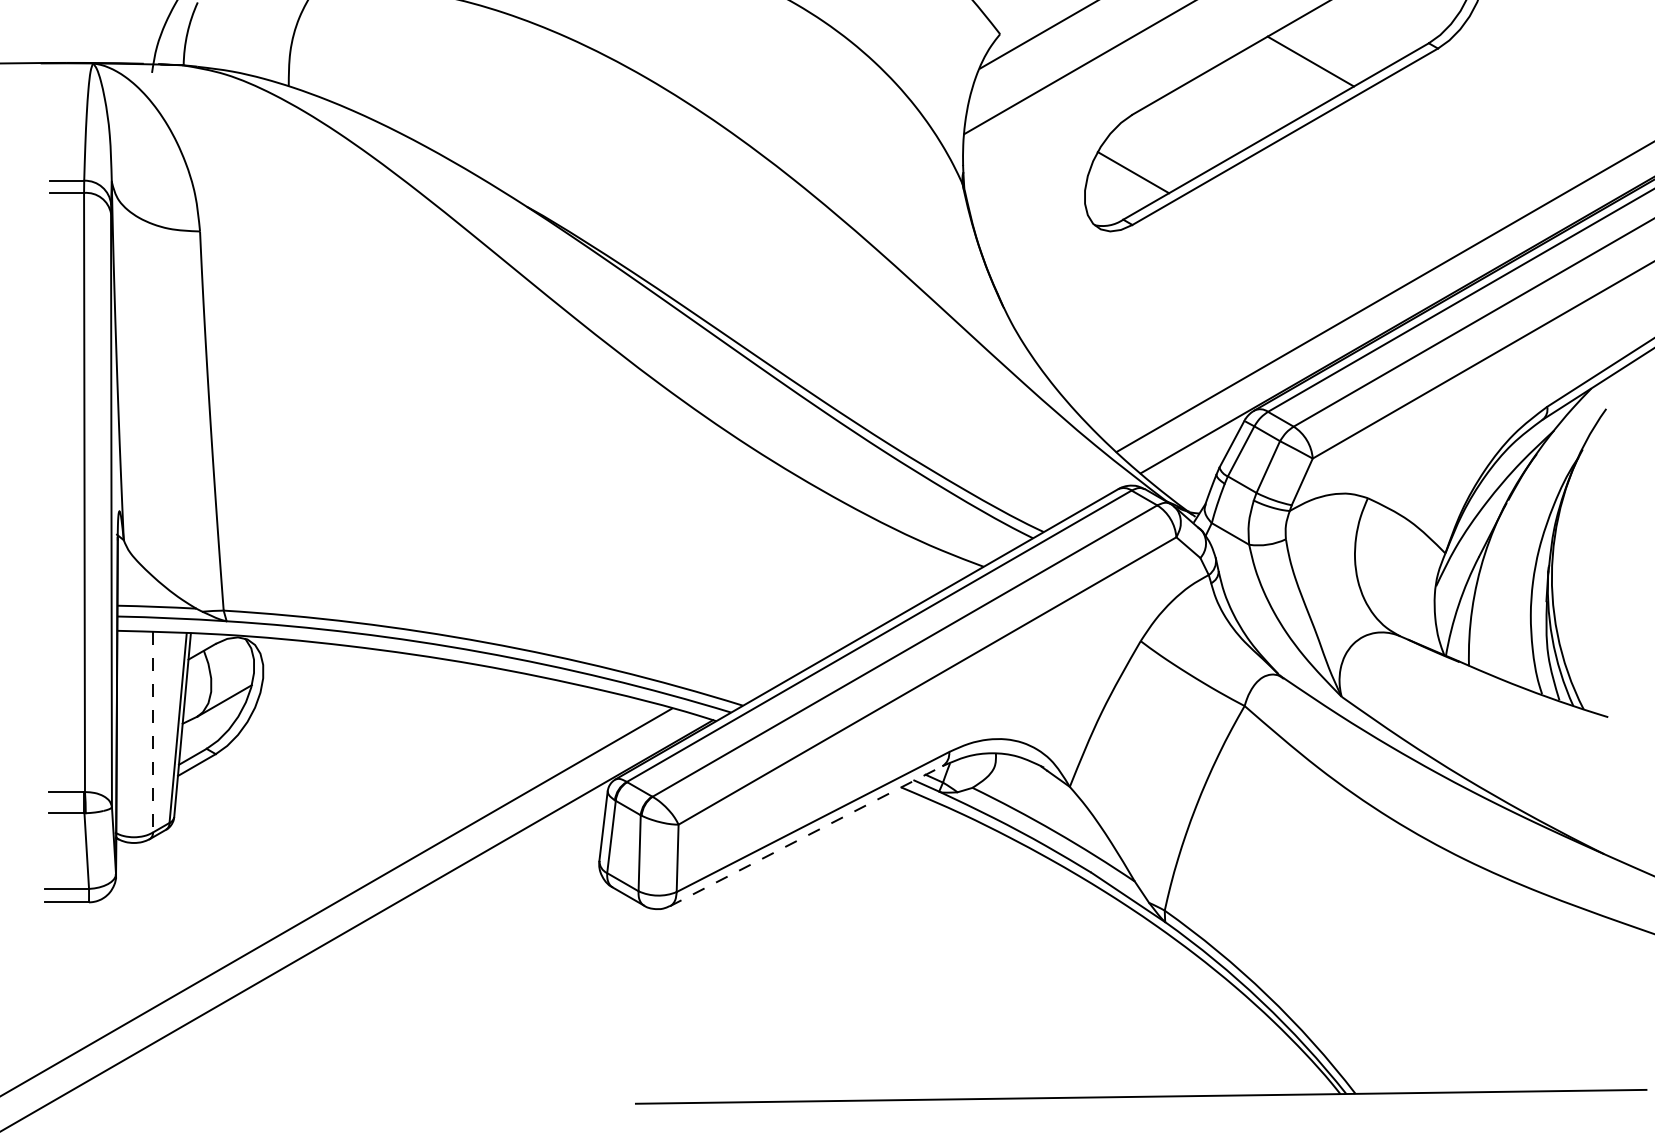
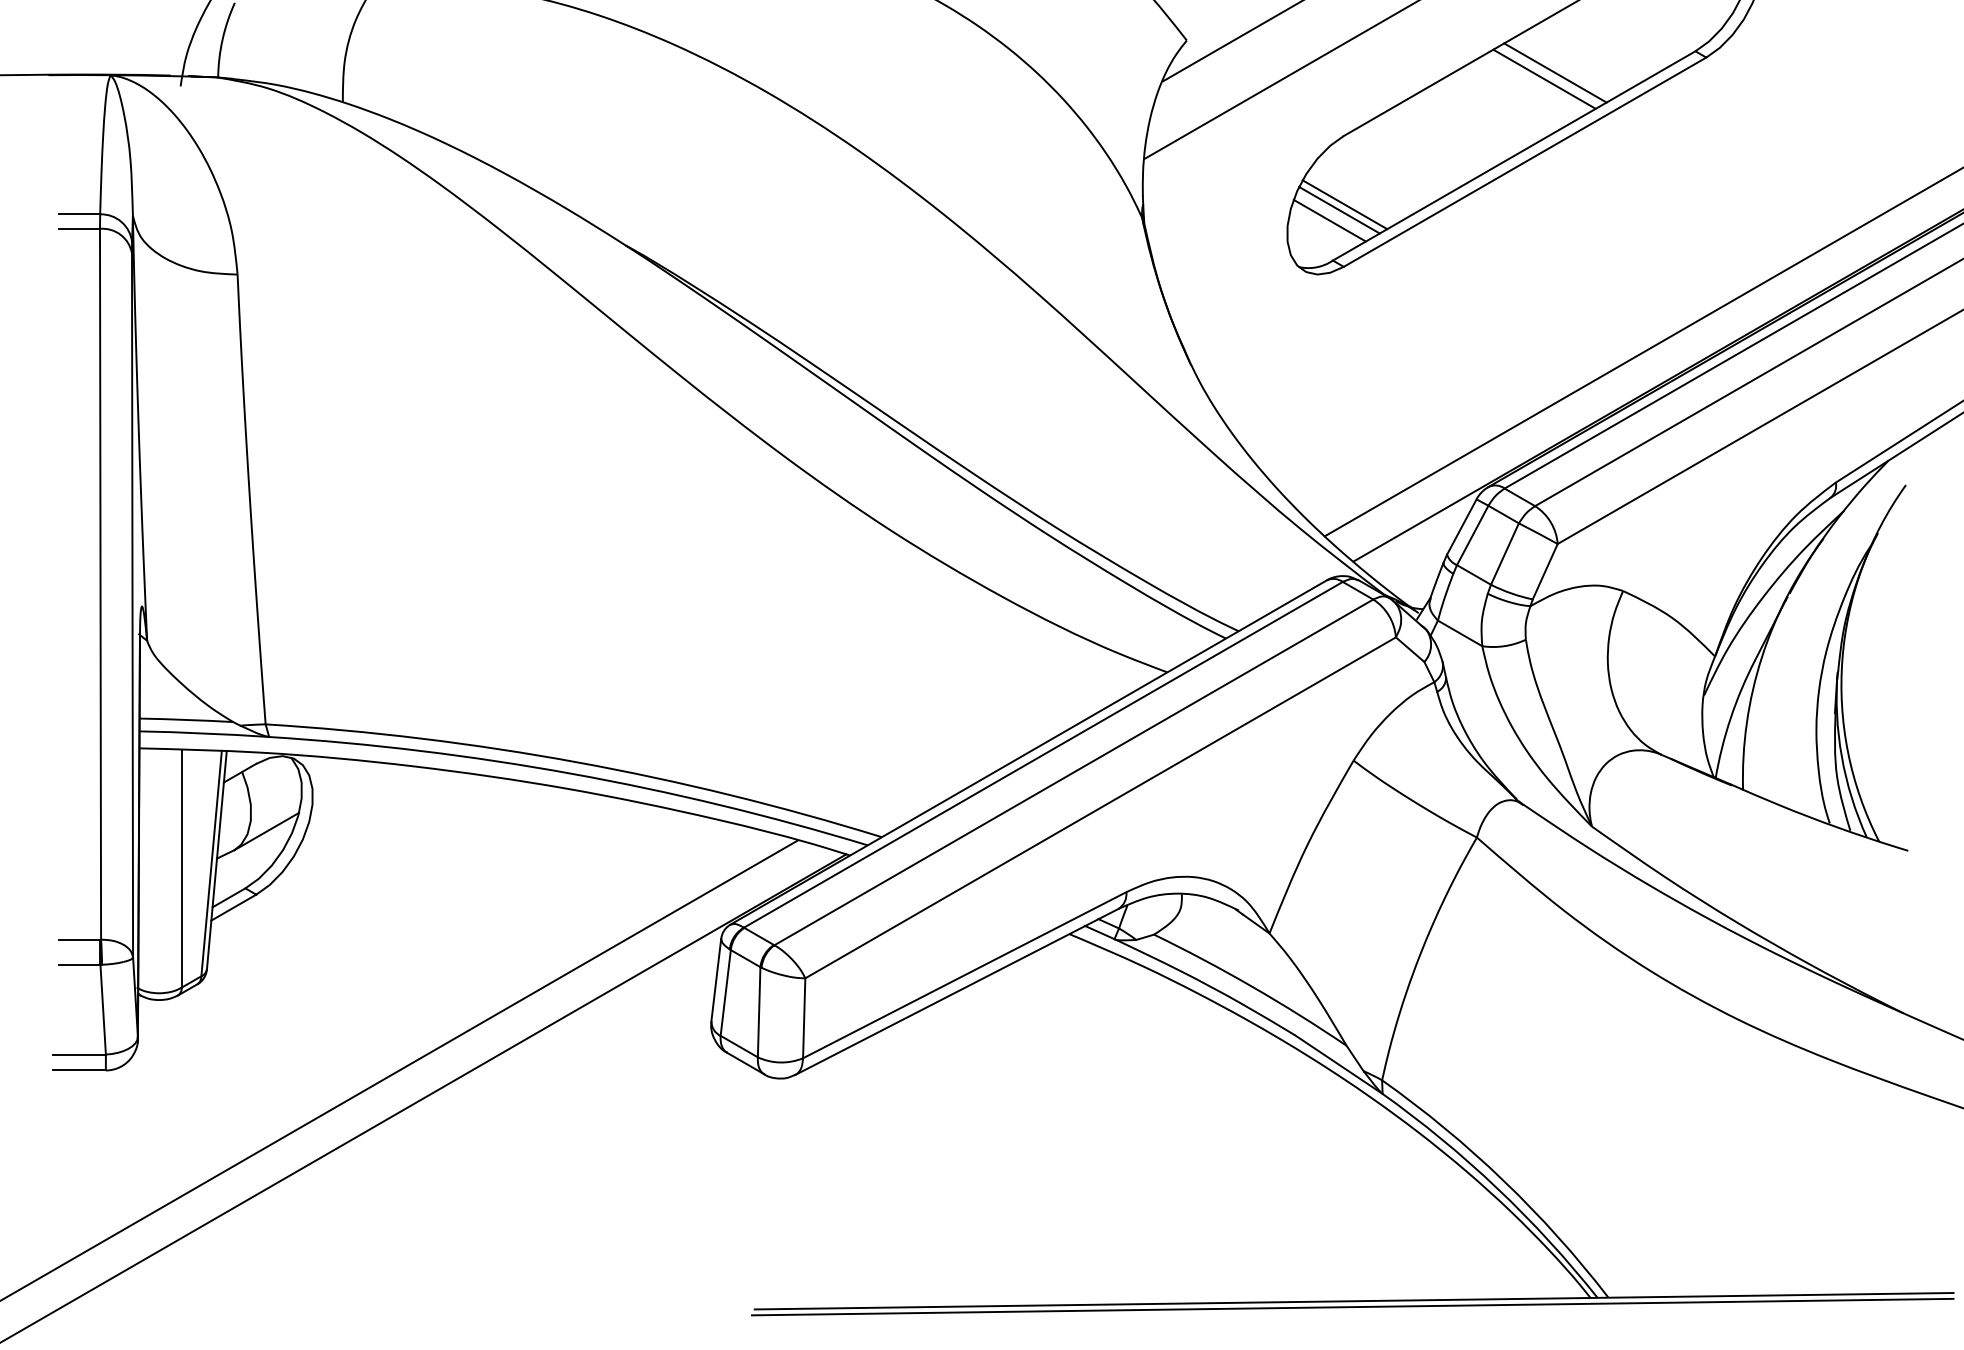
line: (1301, 66) -> (1544, 78), added
line: (1128, 176) -> (1339, 209), added
line: (1120, 185) -> (1329, 220), added
line: (153, 732) -> (182, 868), dashed -> solid
line: (806, 836) -> (957, 992), dashed -> solid
line: (1139, 1101) -> (1352, 1306), added

